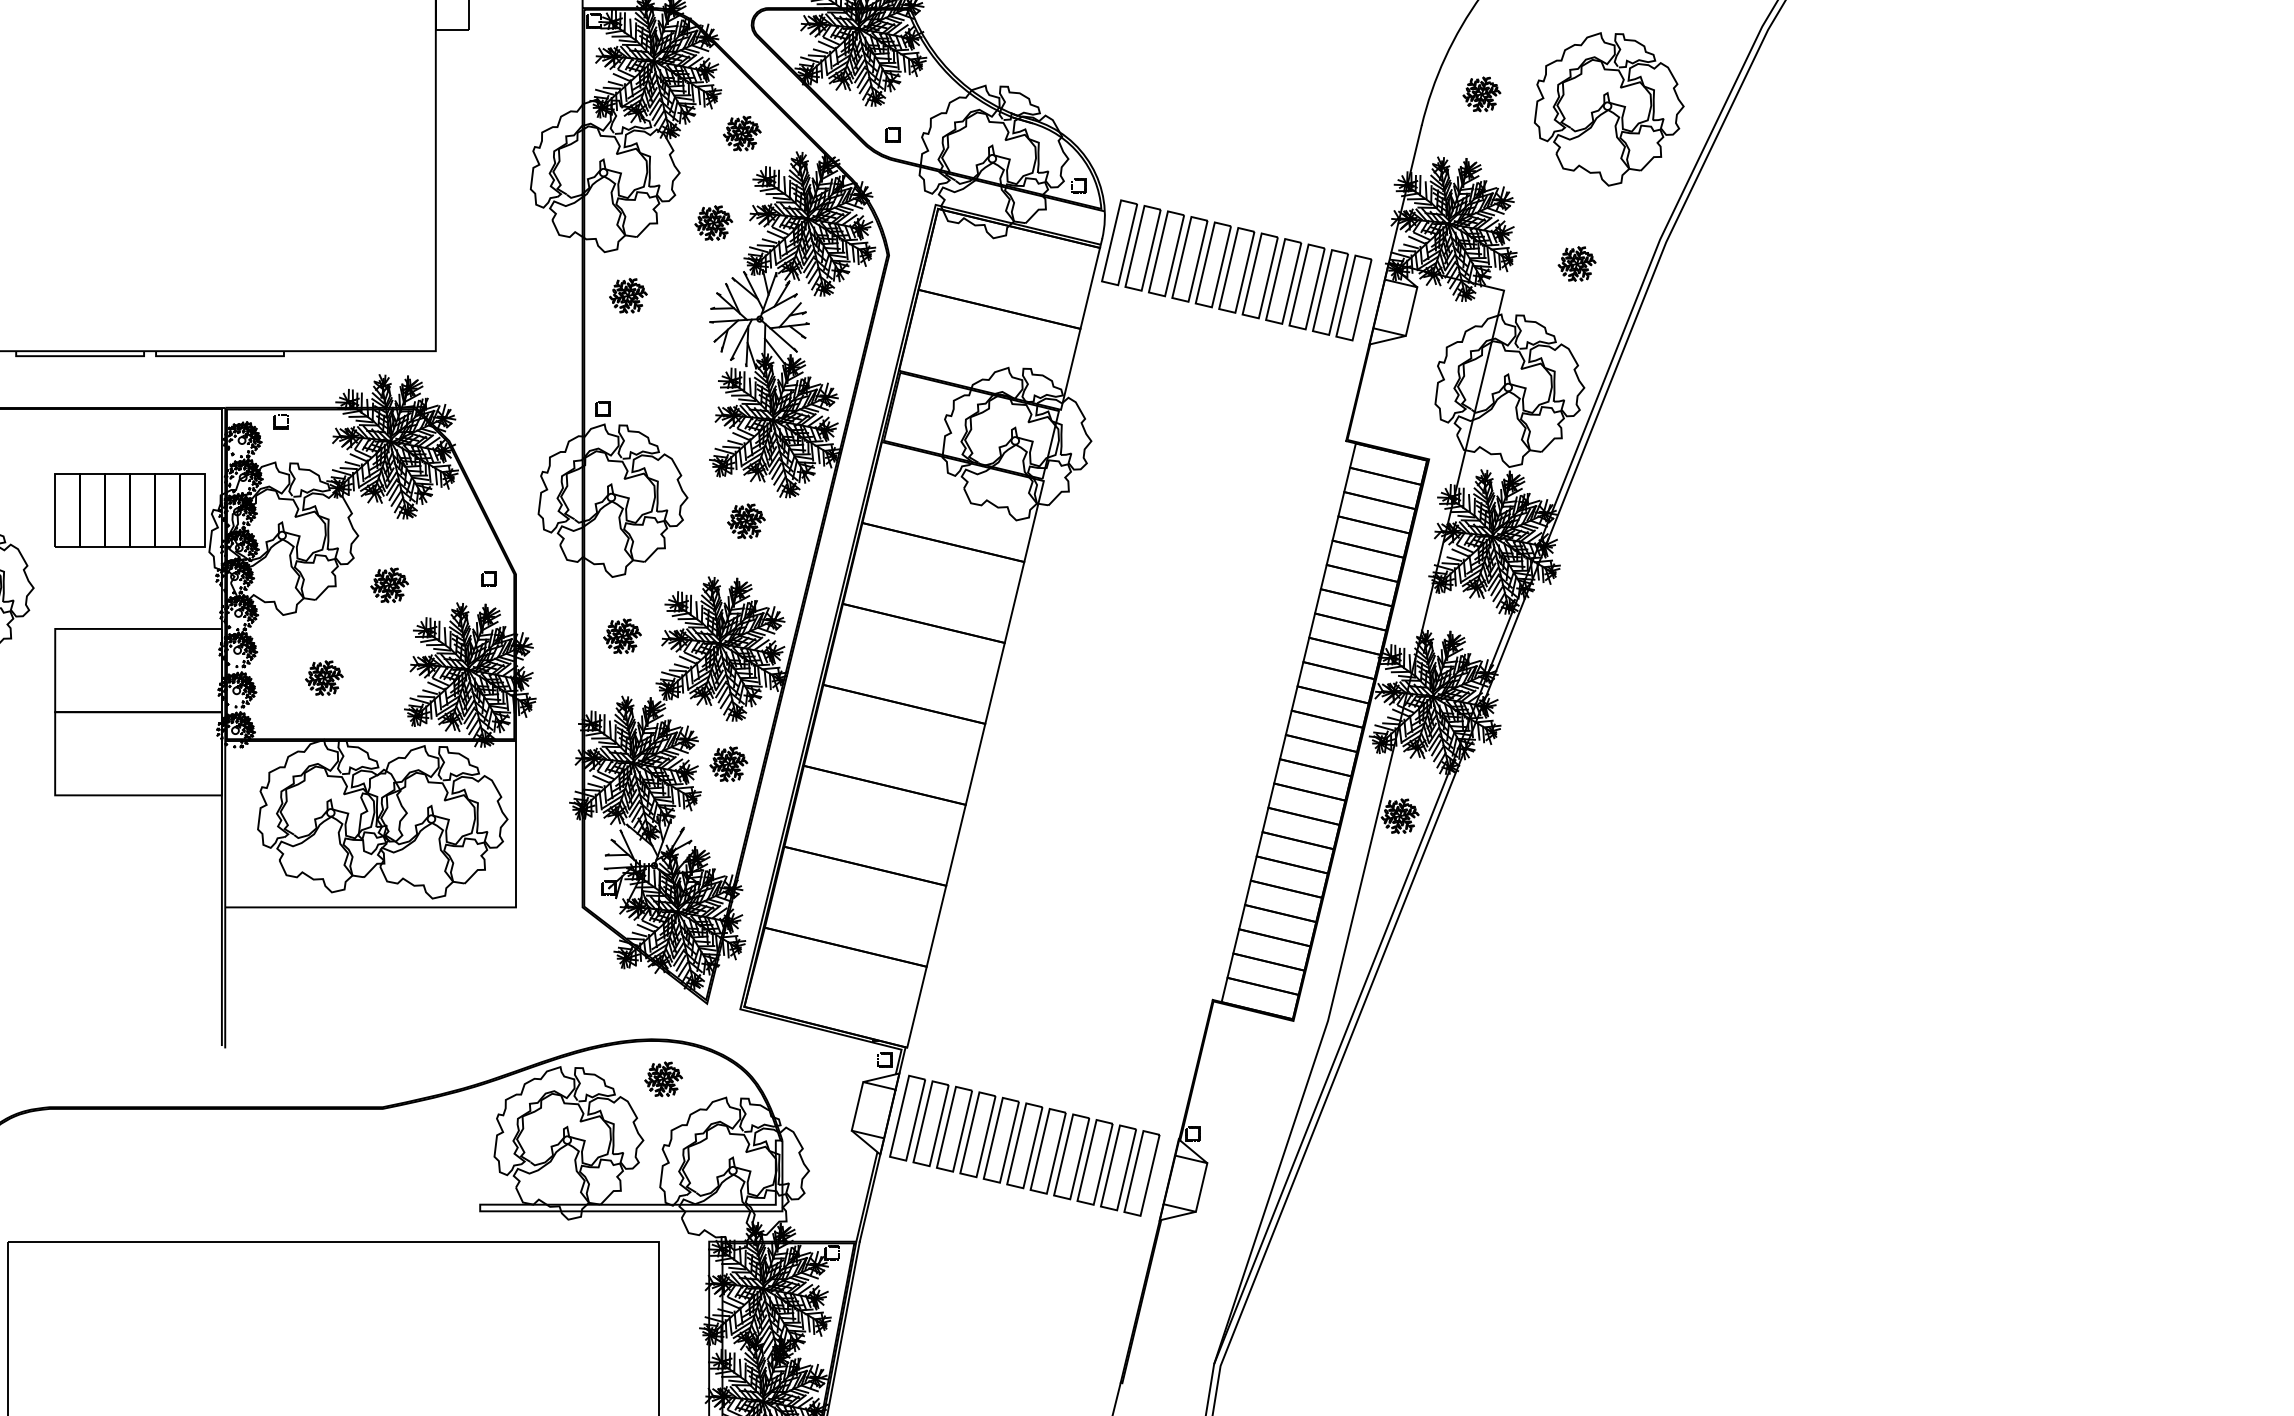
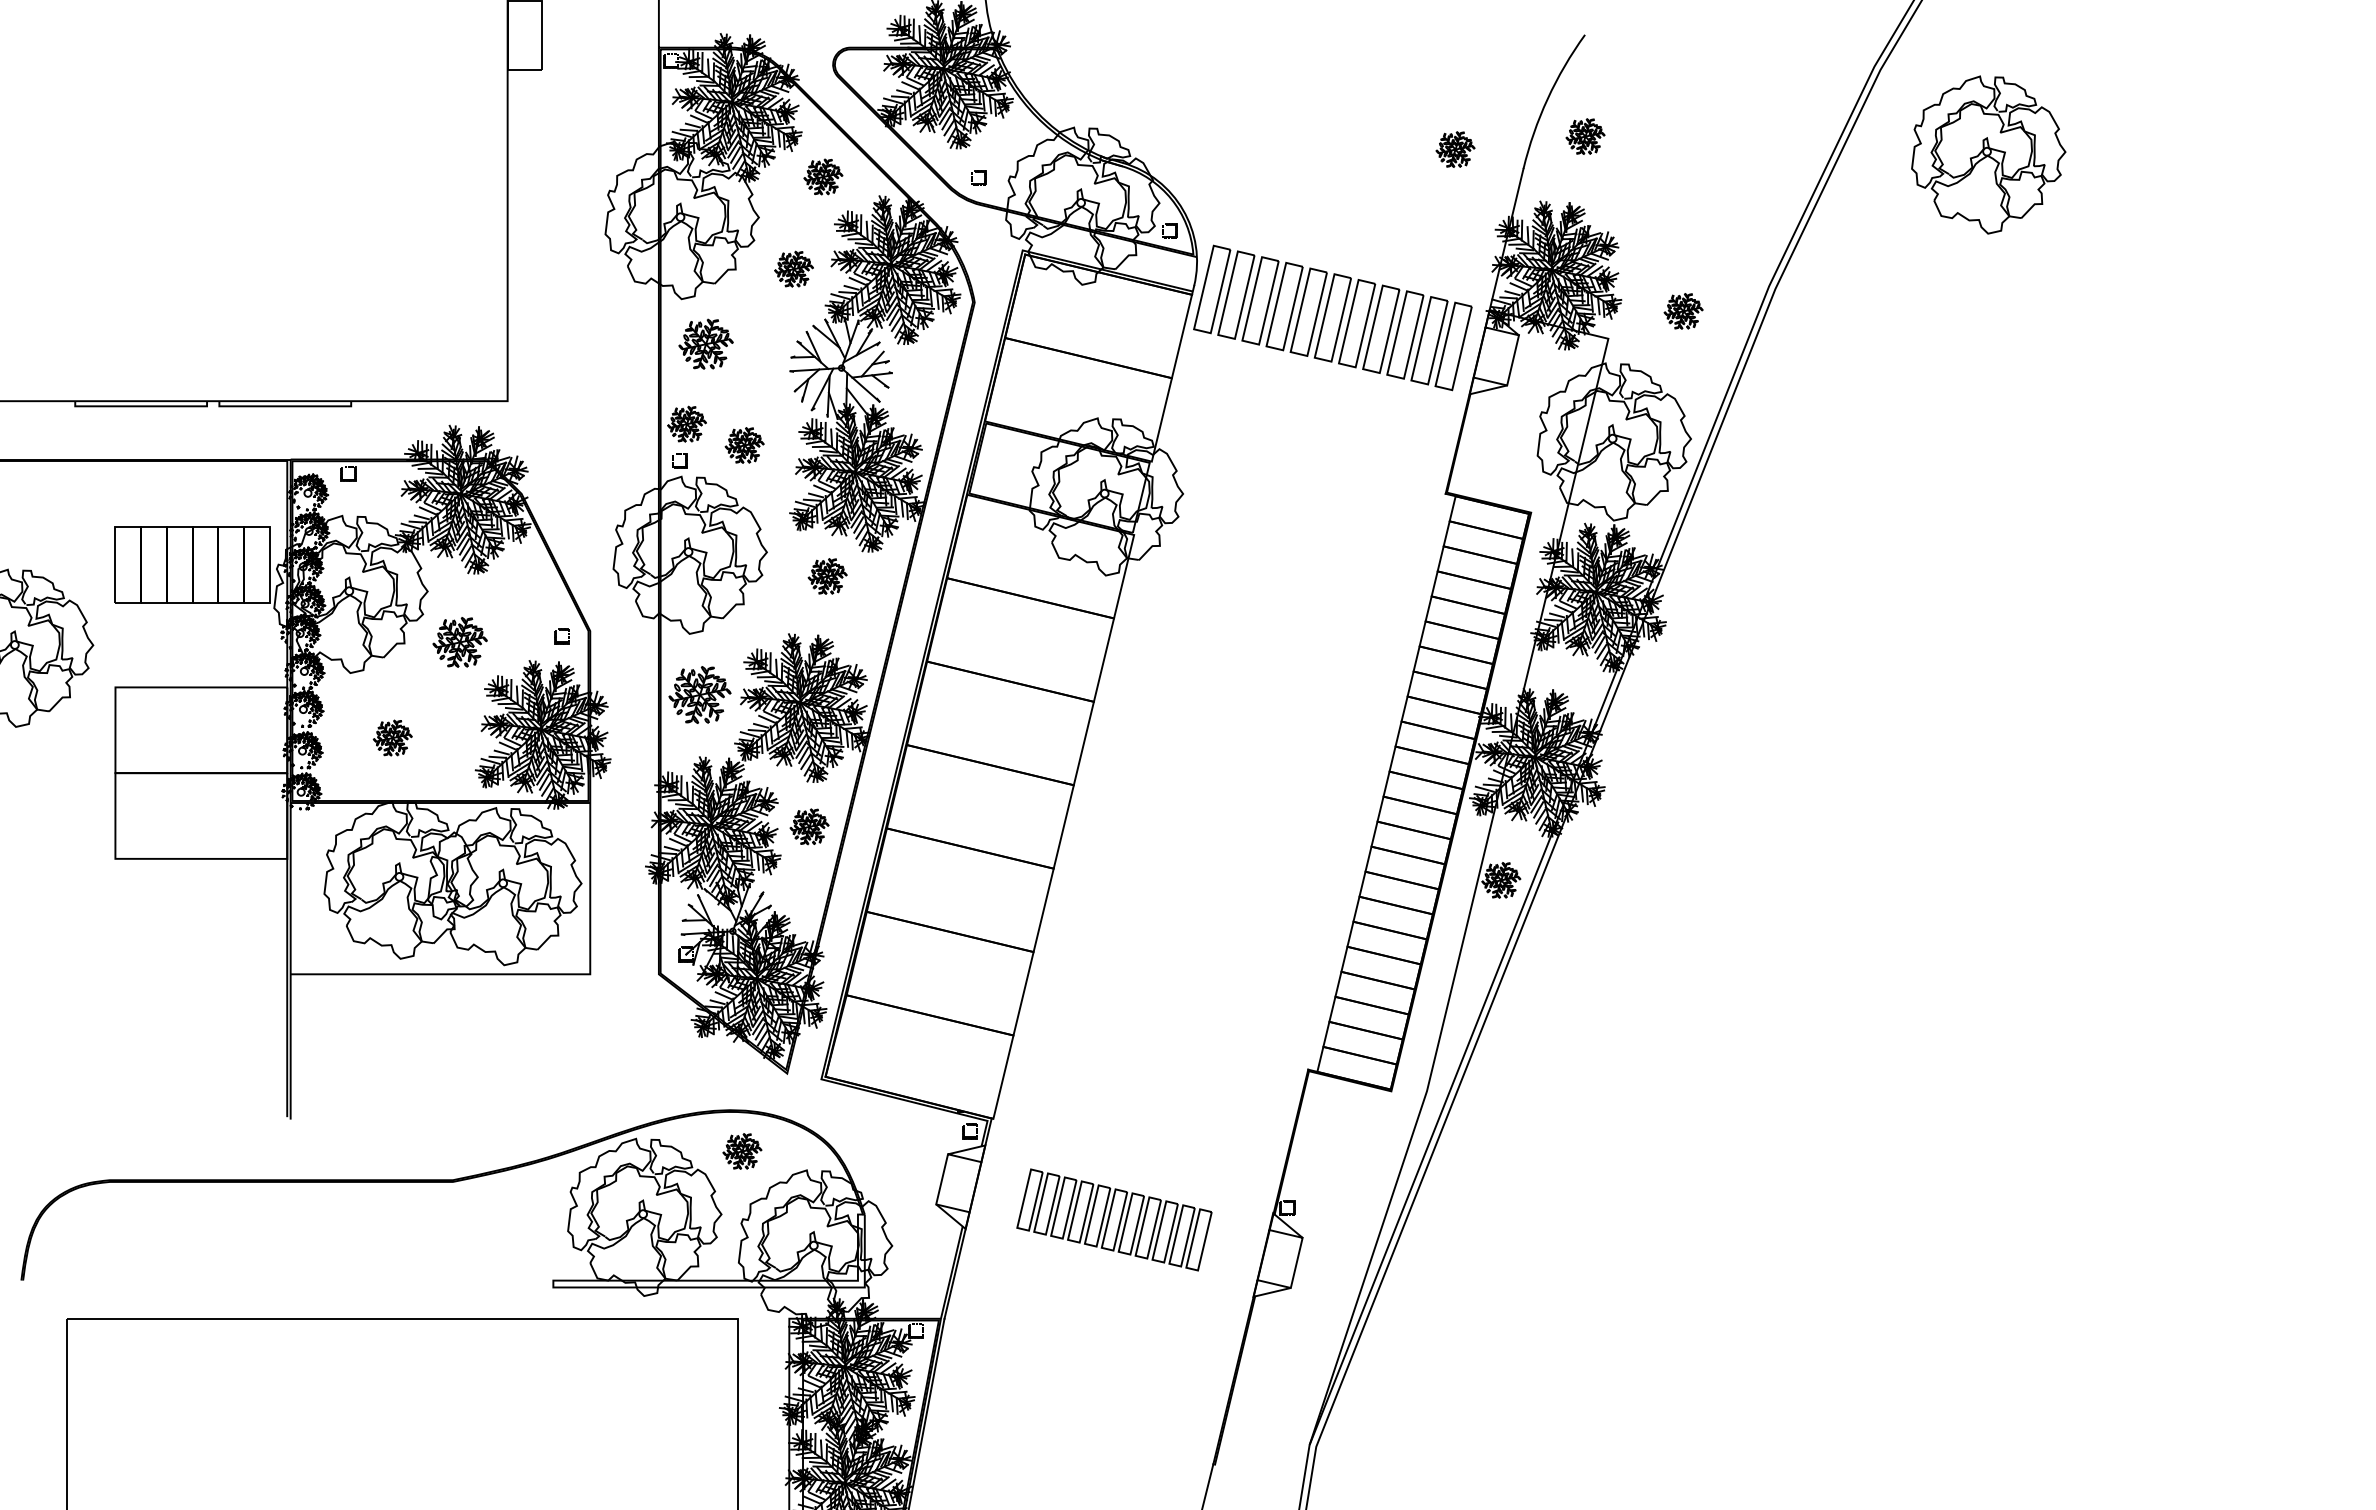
part: (1355, 106) -> (1455, 149), added
part: (1609, 108) -> (1988, 154), moved
part: (627, 295) -> (705, 343), size x1.4
part: (609, 372) -> (686, 423), added
part: (665, 394) -> (744, 445), added
part: (389, 585) -> (459, 642), size x1.4
part: (622, 635) -> (699, 694), size x1.6
part: (1024, 1145) -> (1114, 1219), size x0.7

